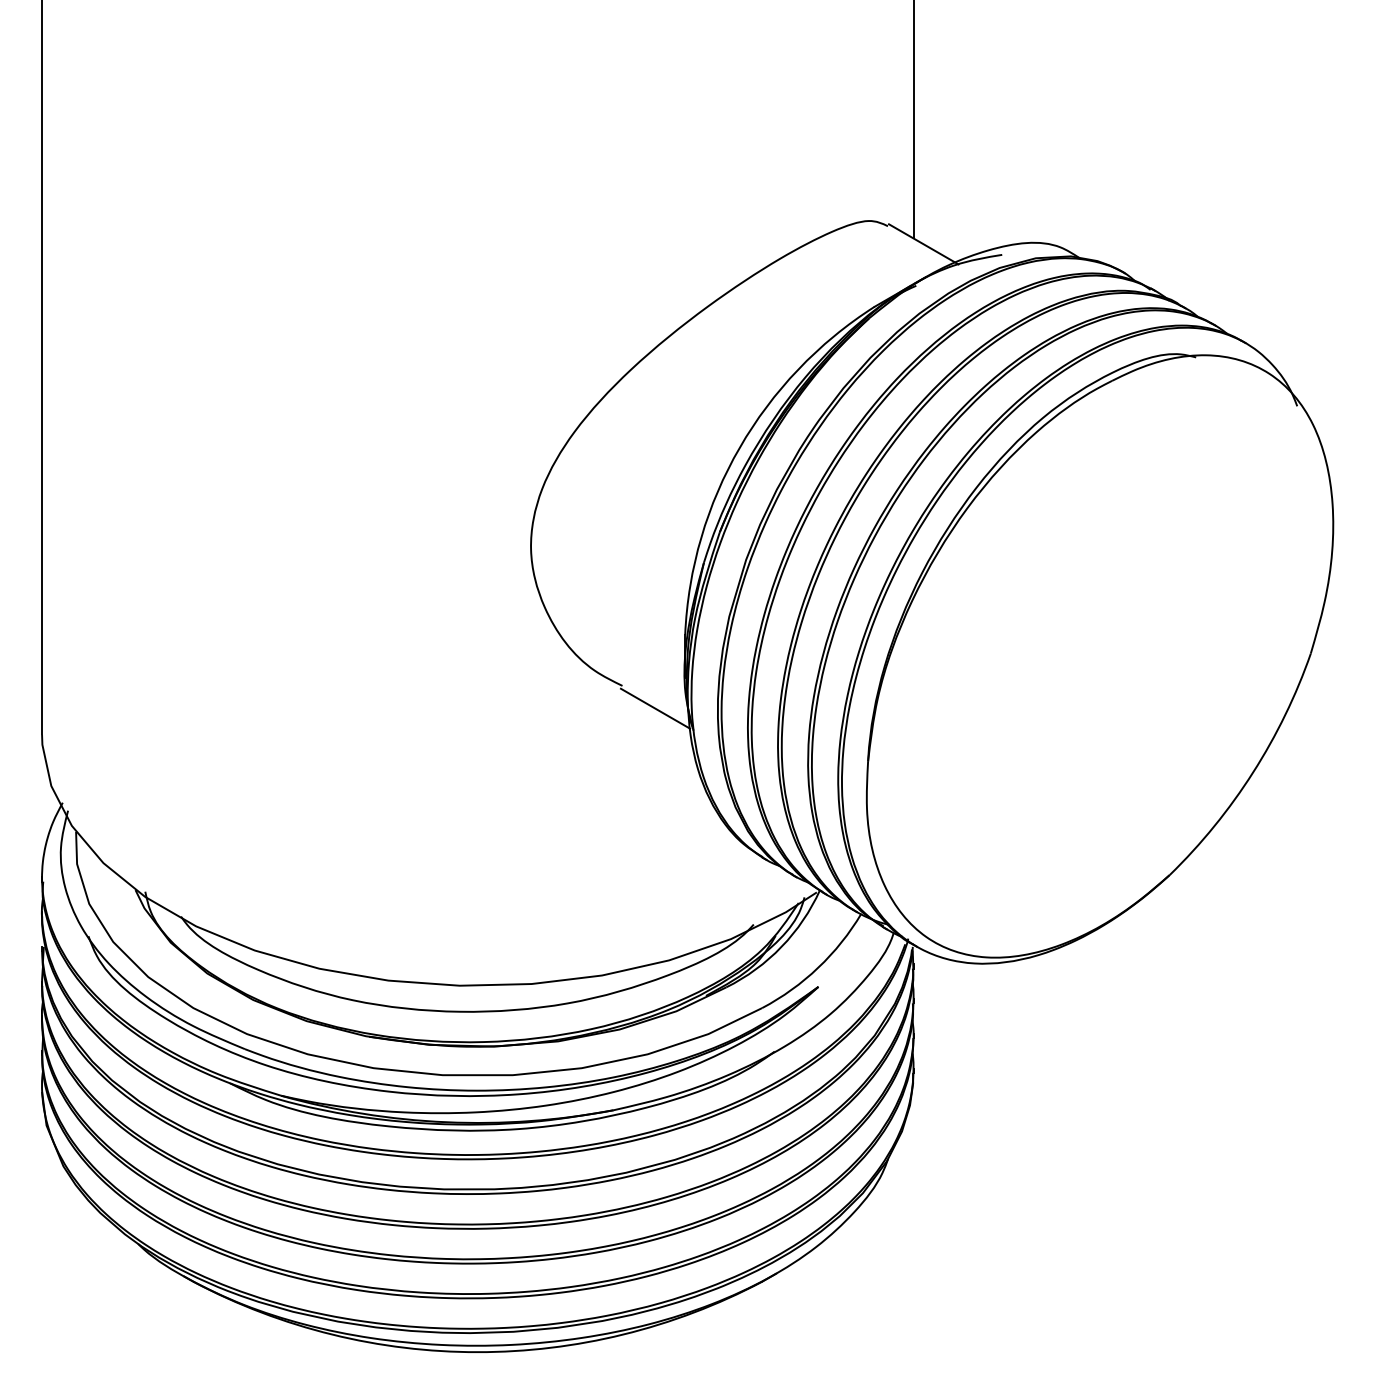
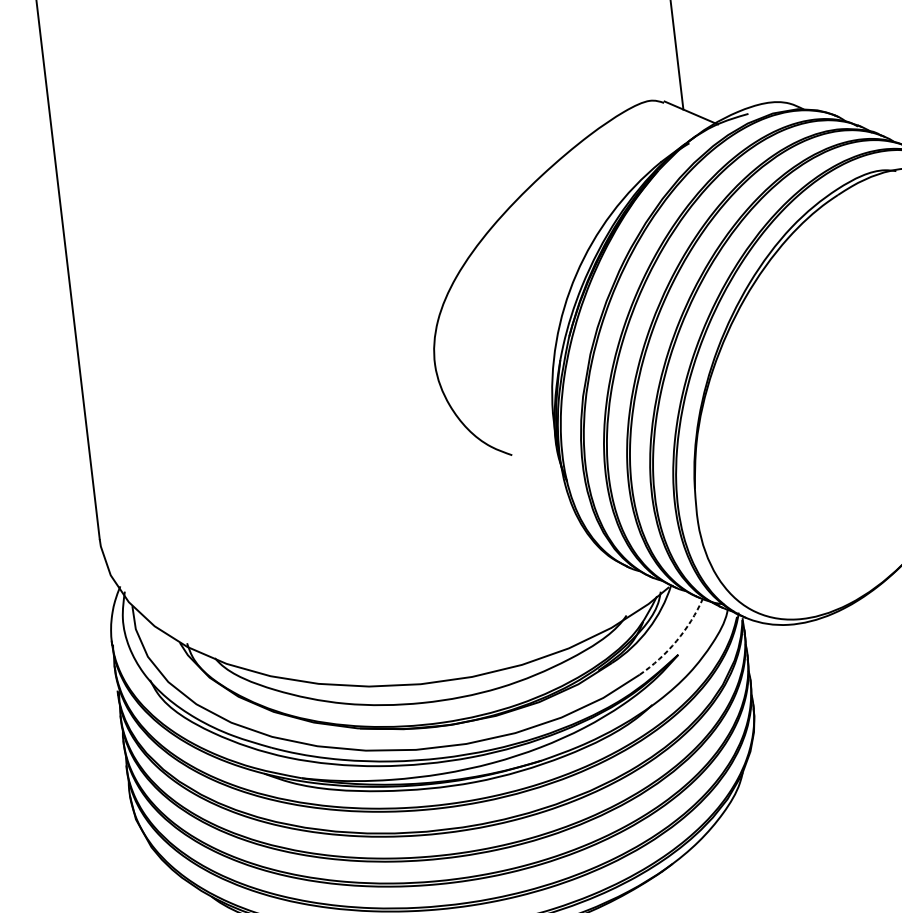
line: (655, 708) -> (537, 468), removed
arc: (818, 967) -> (676, 640), solid -> dashed

